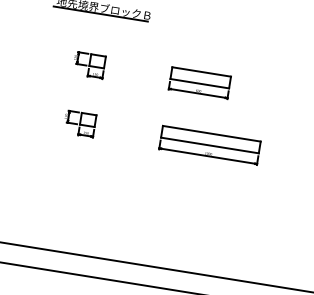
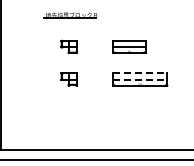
line: (212, 134) -> (140, 73), solid -> dashed
line: (210, 145) -> (140, 79), solid -> dashed

